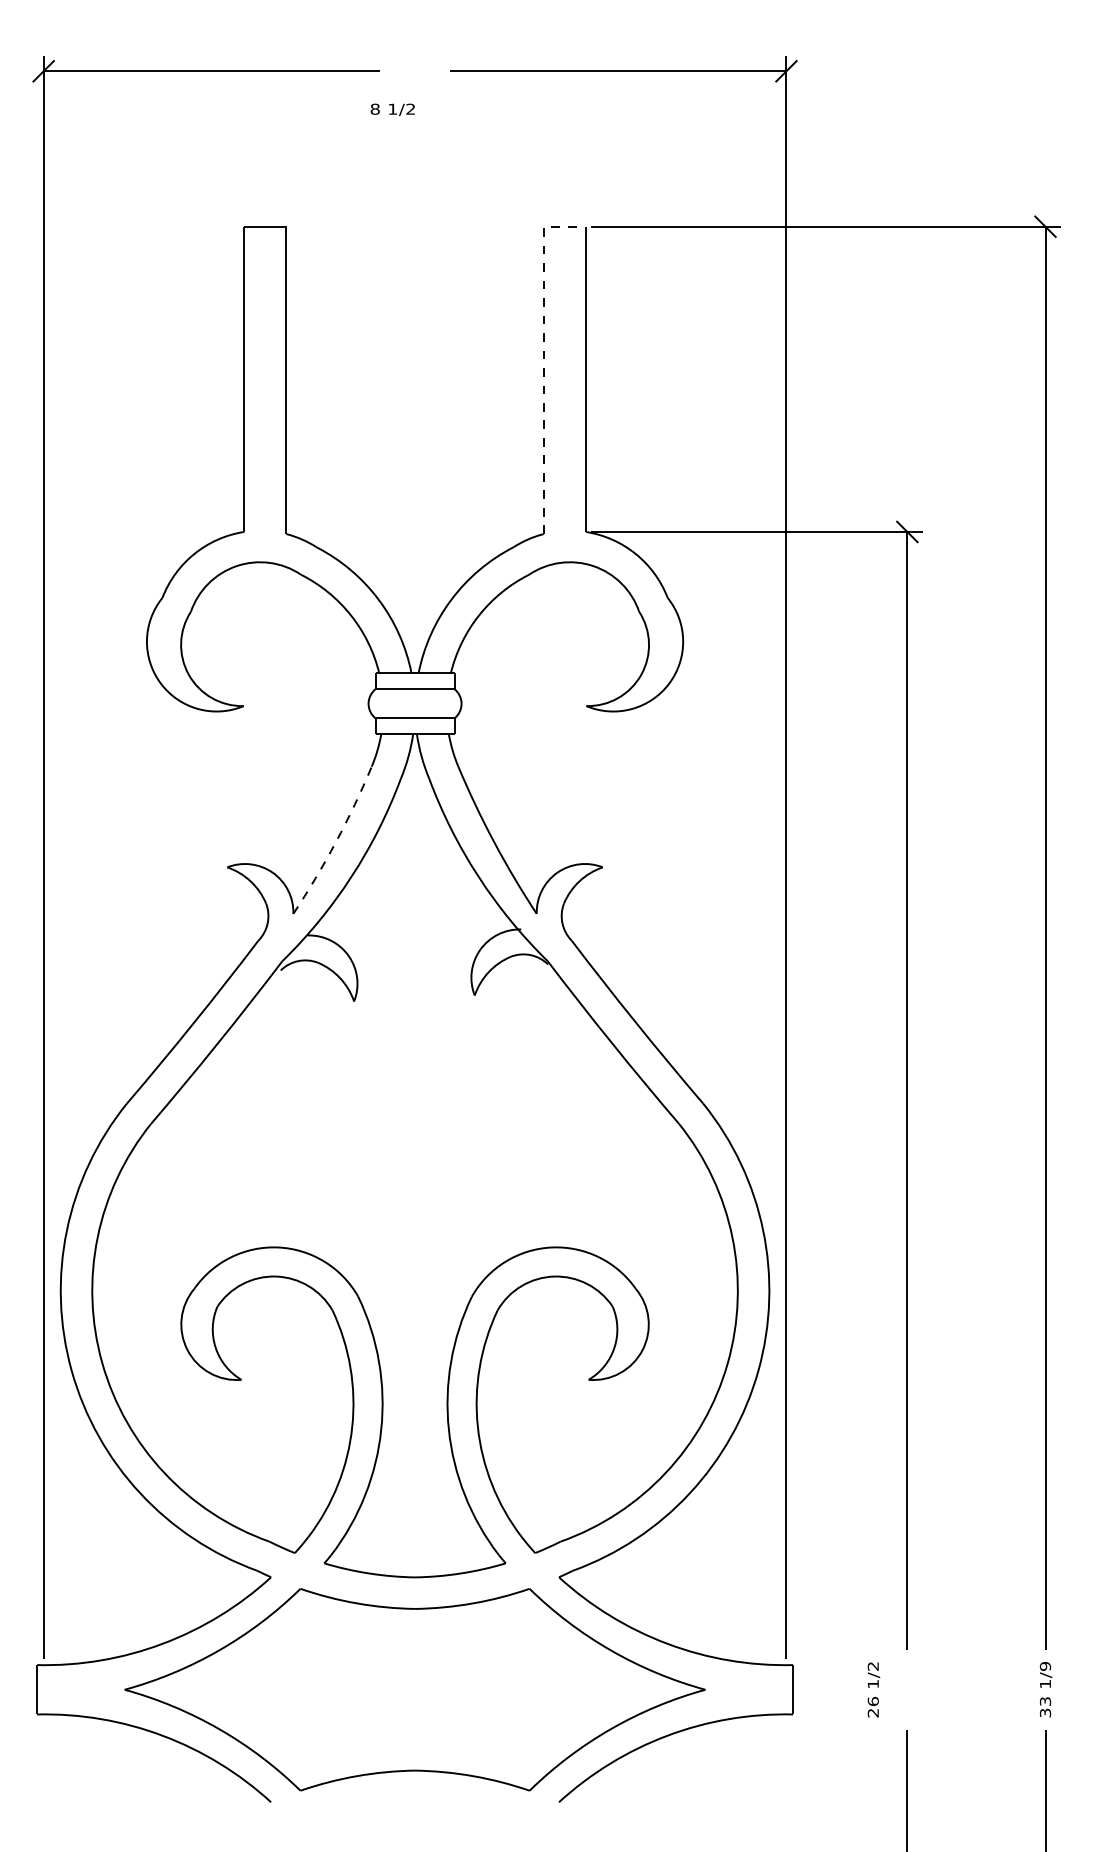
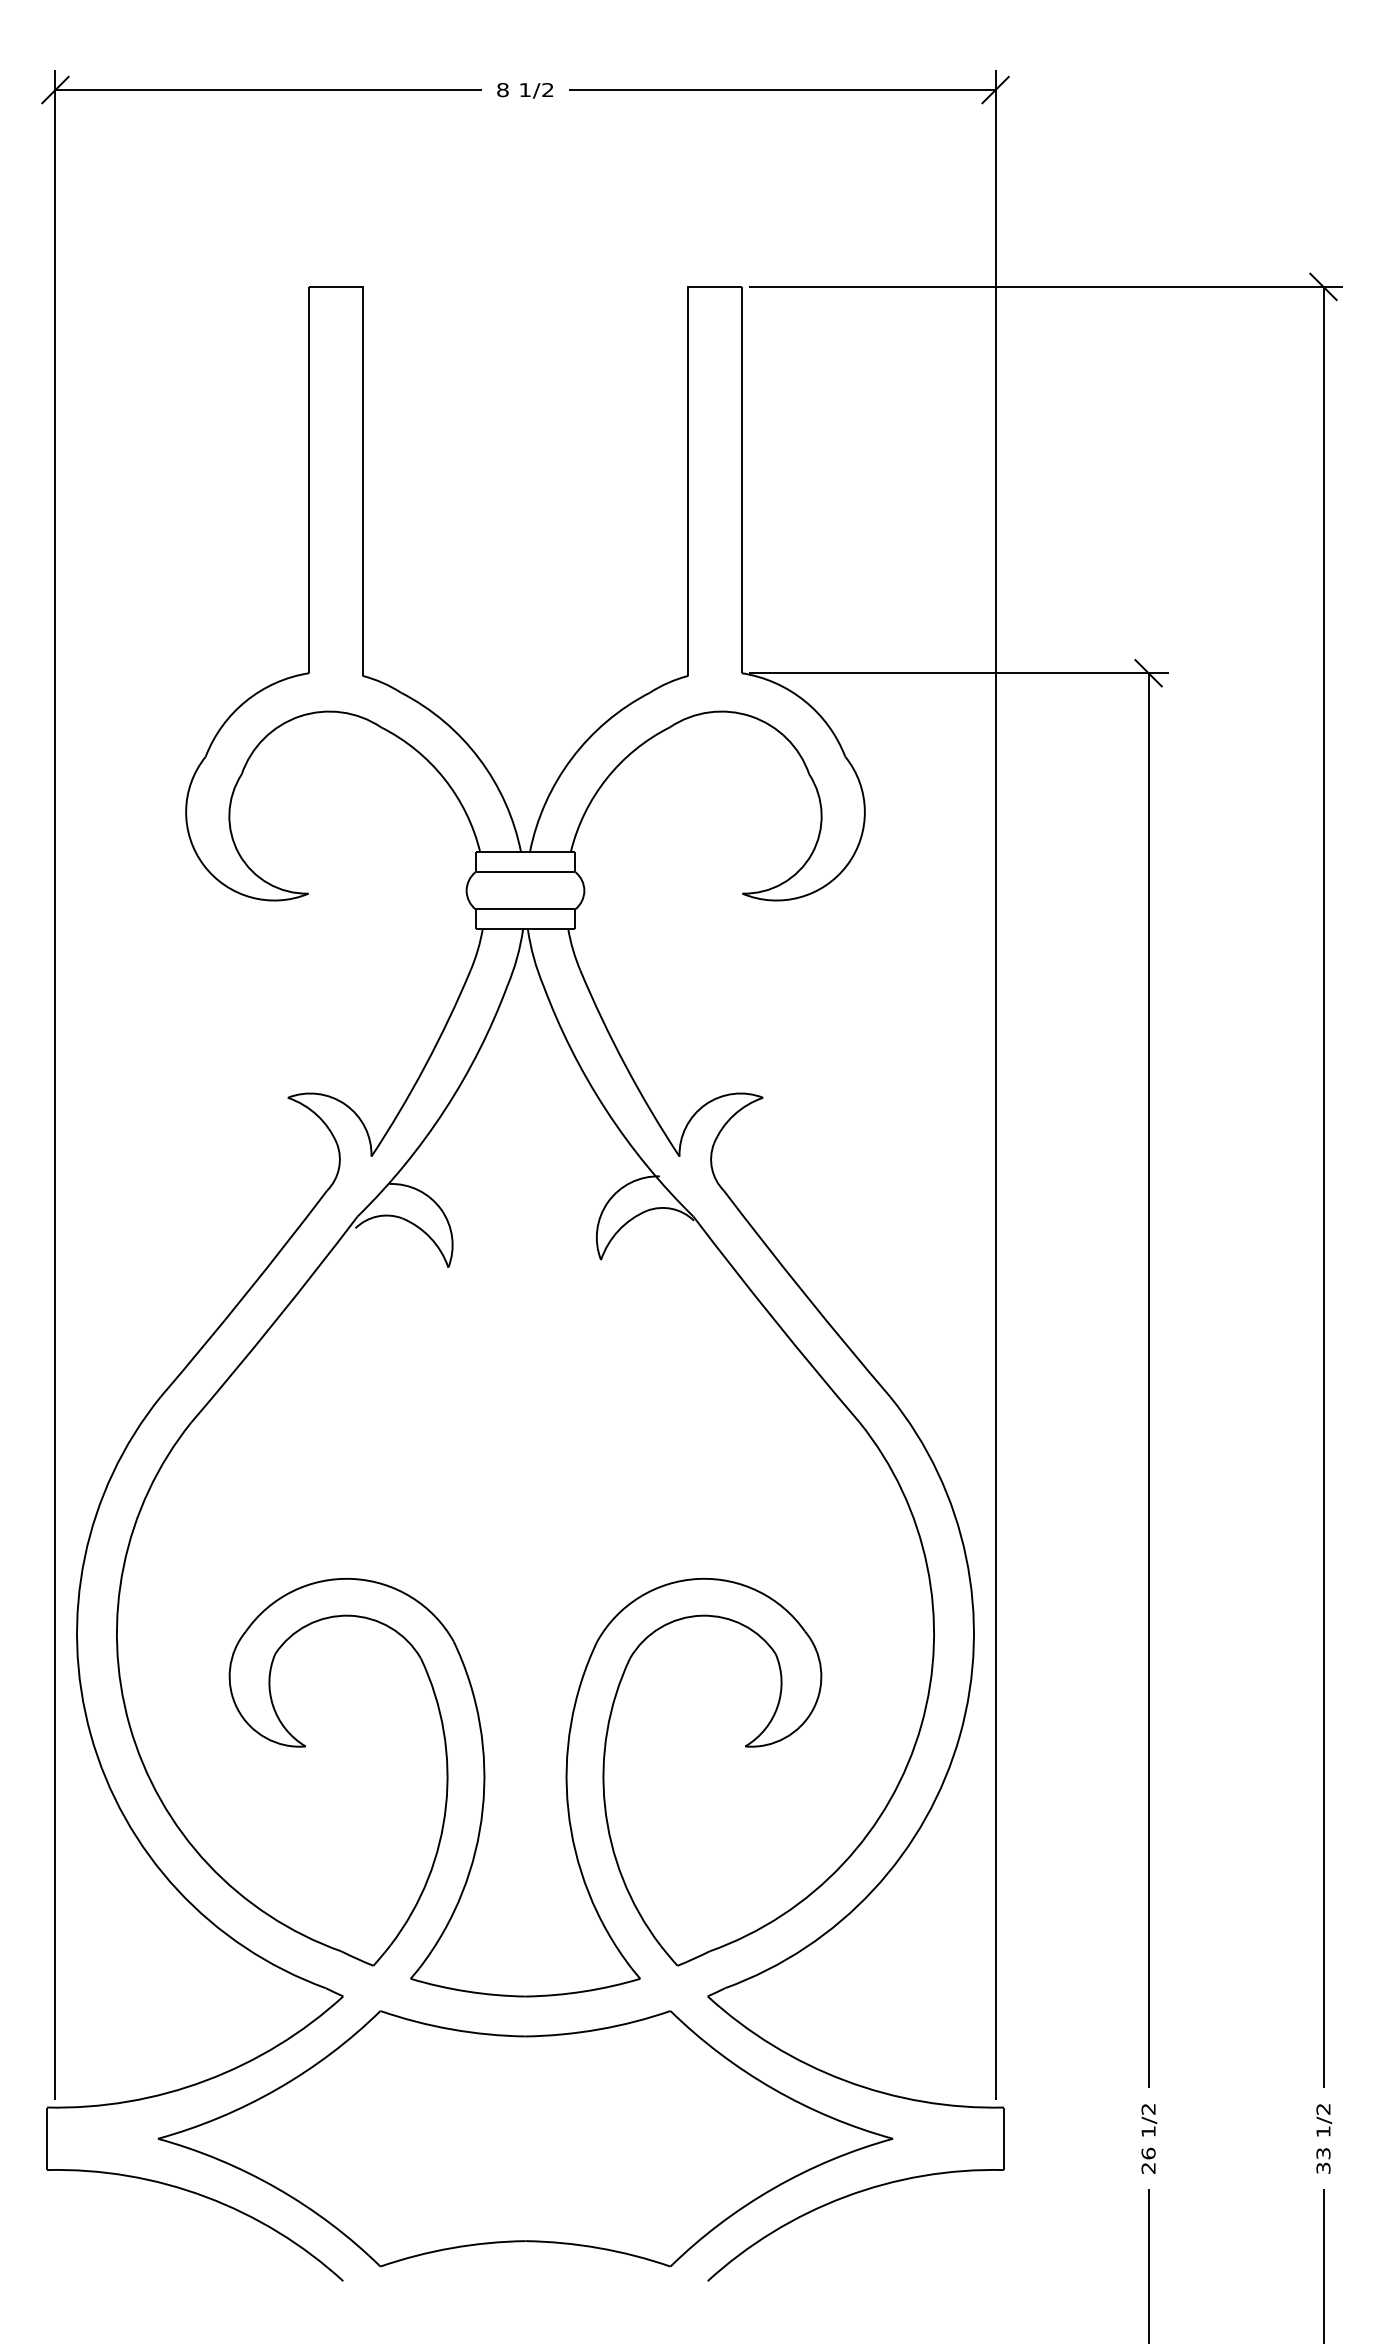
text: (392, 109) -> (524, 90), moved
line: (543, 358) -> (688, 453), dashed -> solid
arc: (335, 842) -> (424, 1066), dashed -> solid
text: (1045, 1666) -> (1323, 2109), 1/9 -> 1/2
text: (873, 1689) -> (1148, 2138), moved

